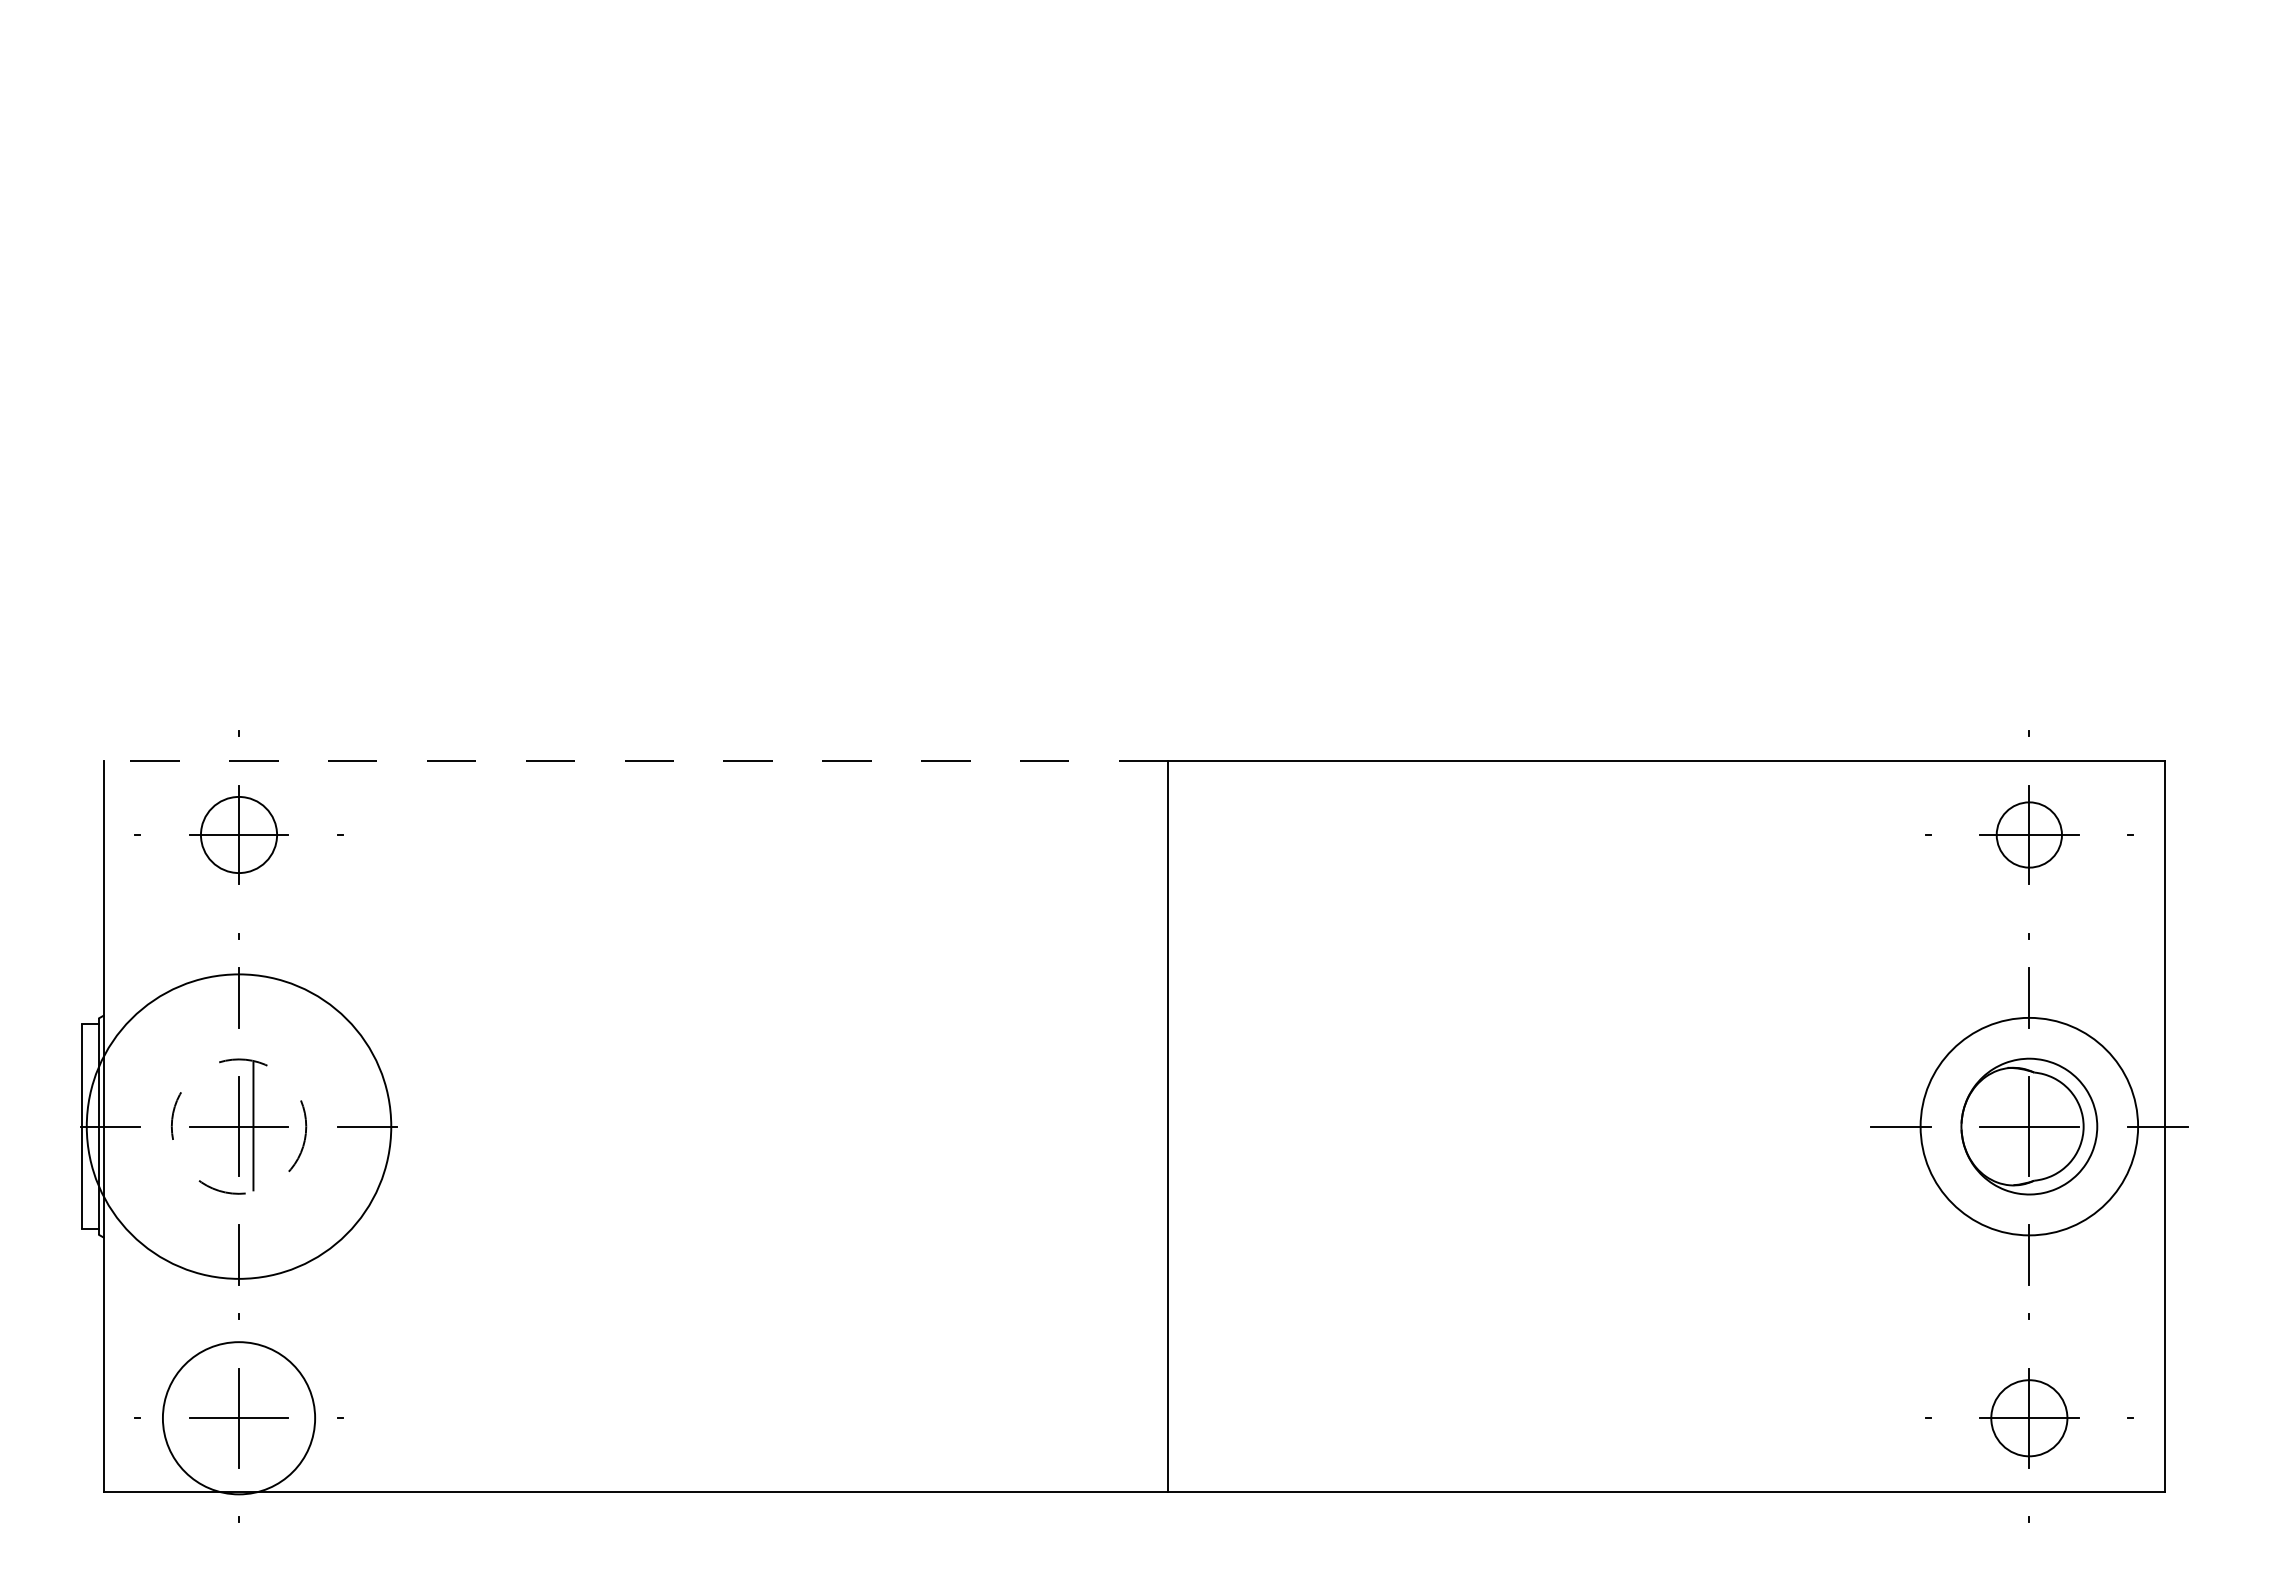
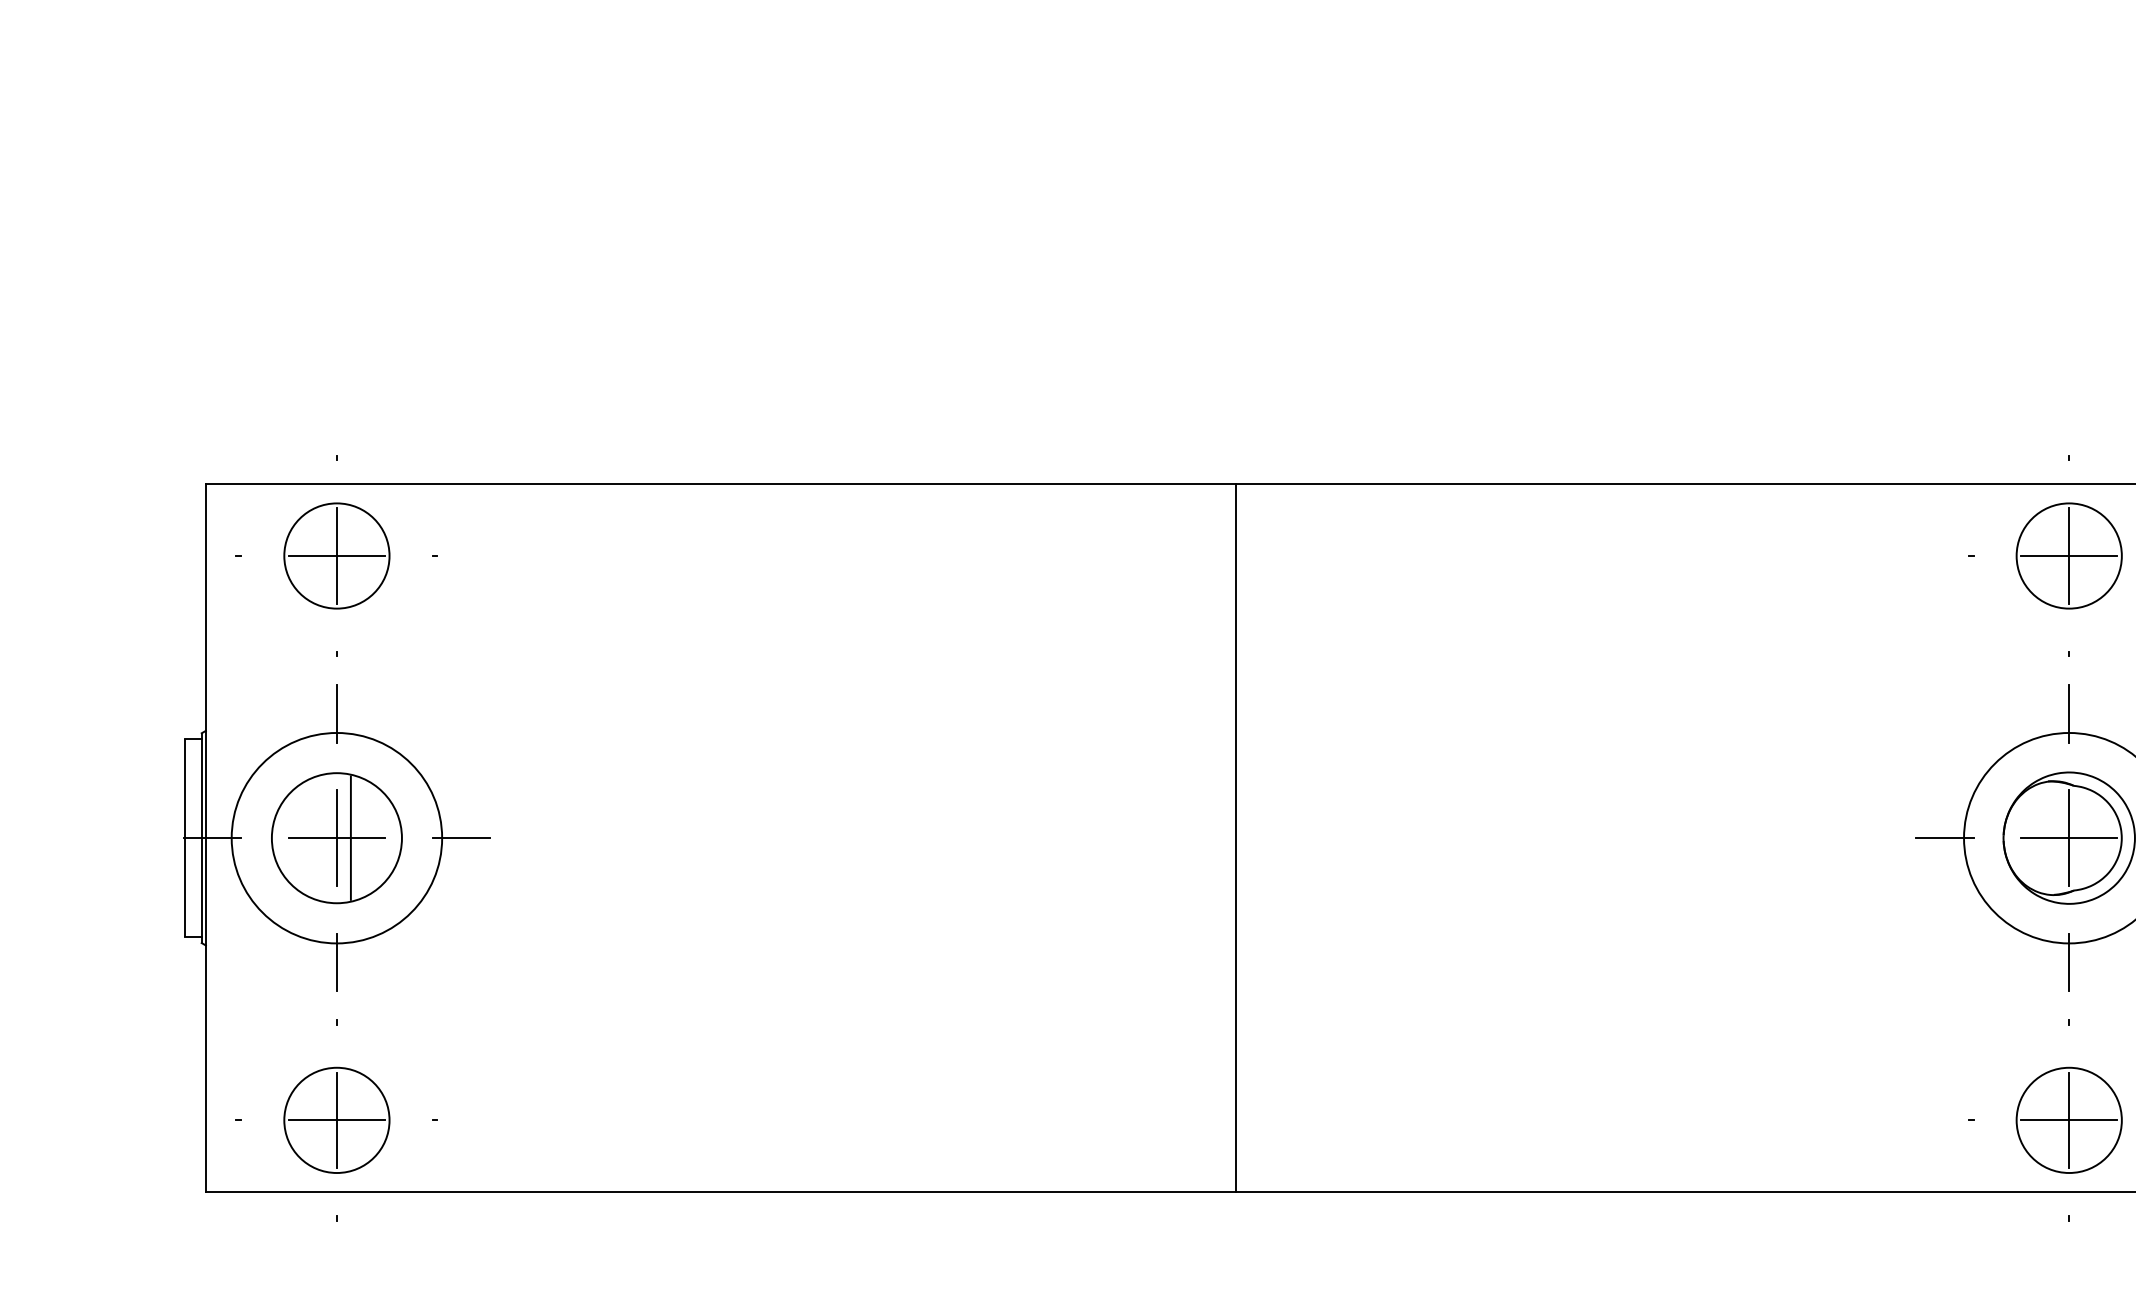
line: (635, 760) -> (720, 483), dashed -> solid
circle: (238, 834) -> (336, 555), size x1.43
circle: (2028, 834) -> (2068, 555), size x1.67
circle: (238, 1126) -> (336, 838), dashed -> solid
circle: (238, 1126) -> (336, 838), size x0.71
circle: (238, 1417) -> (336, 1119), size x0.71
circle: (2028, 1417) -> (2068, 1119), size x1.43

